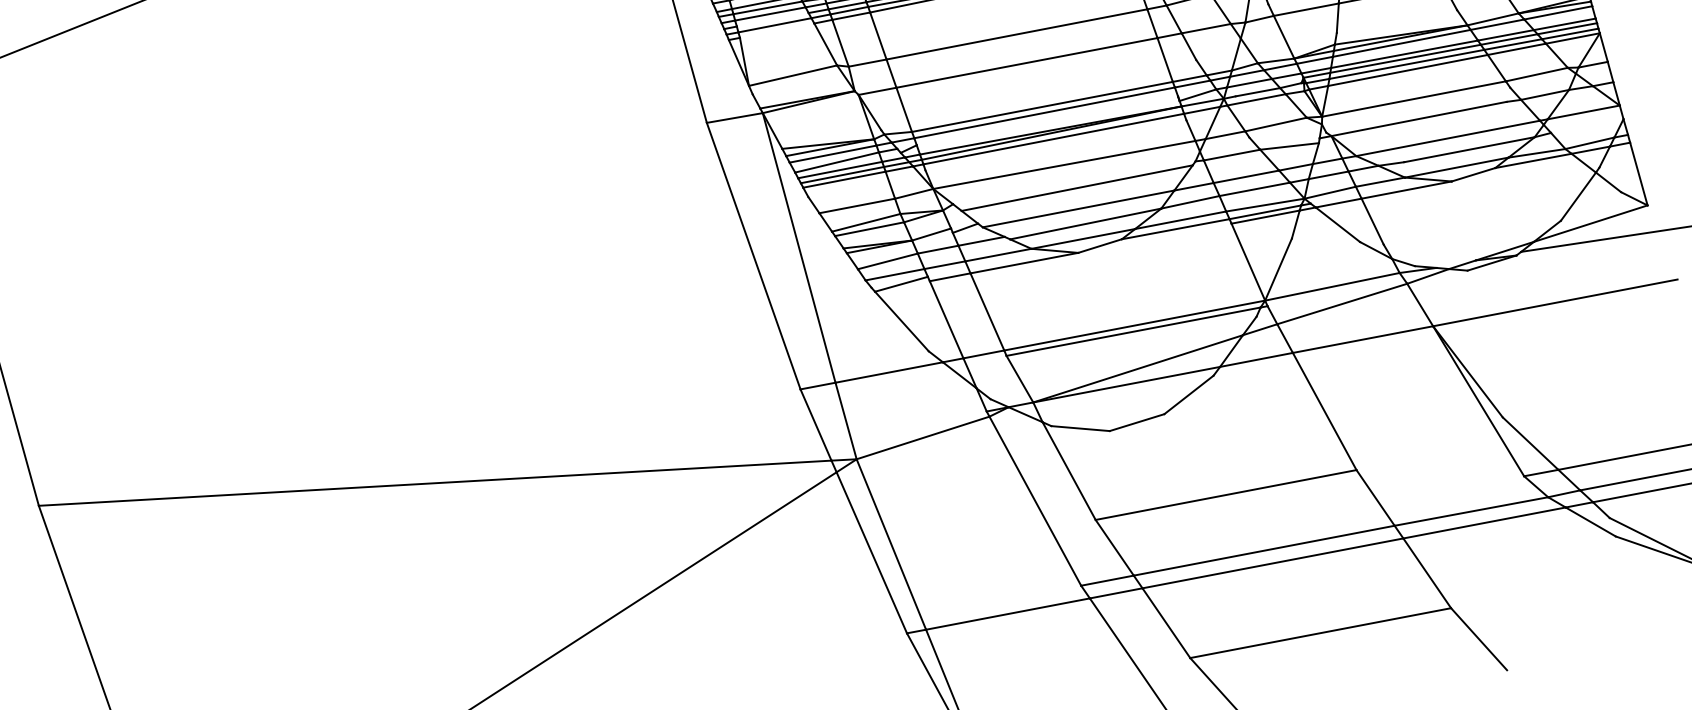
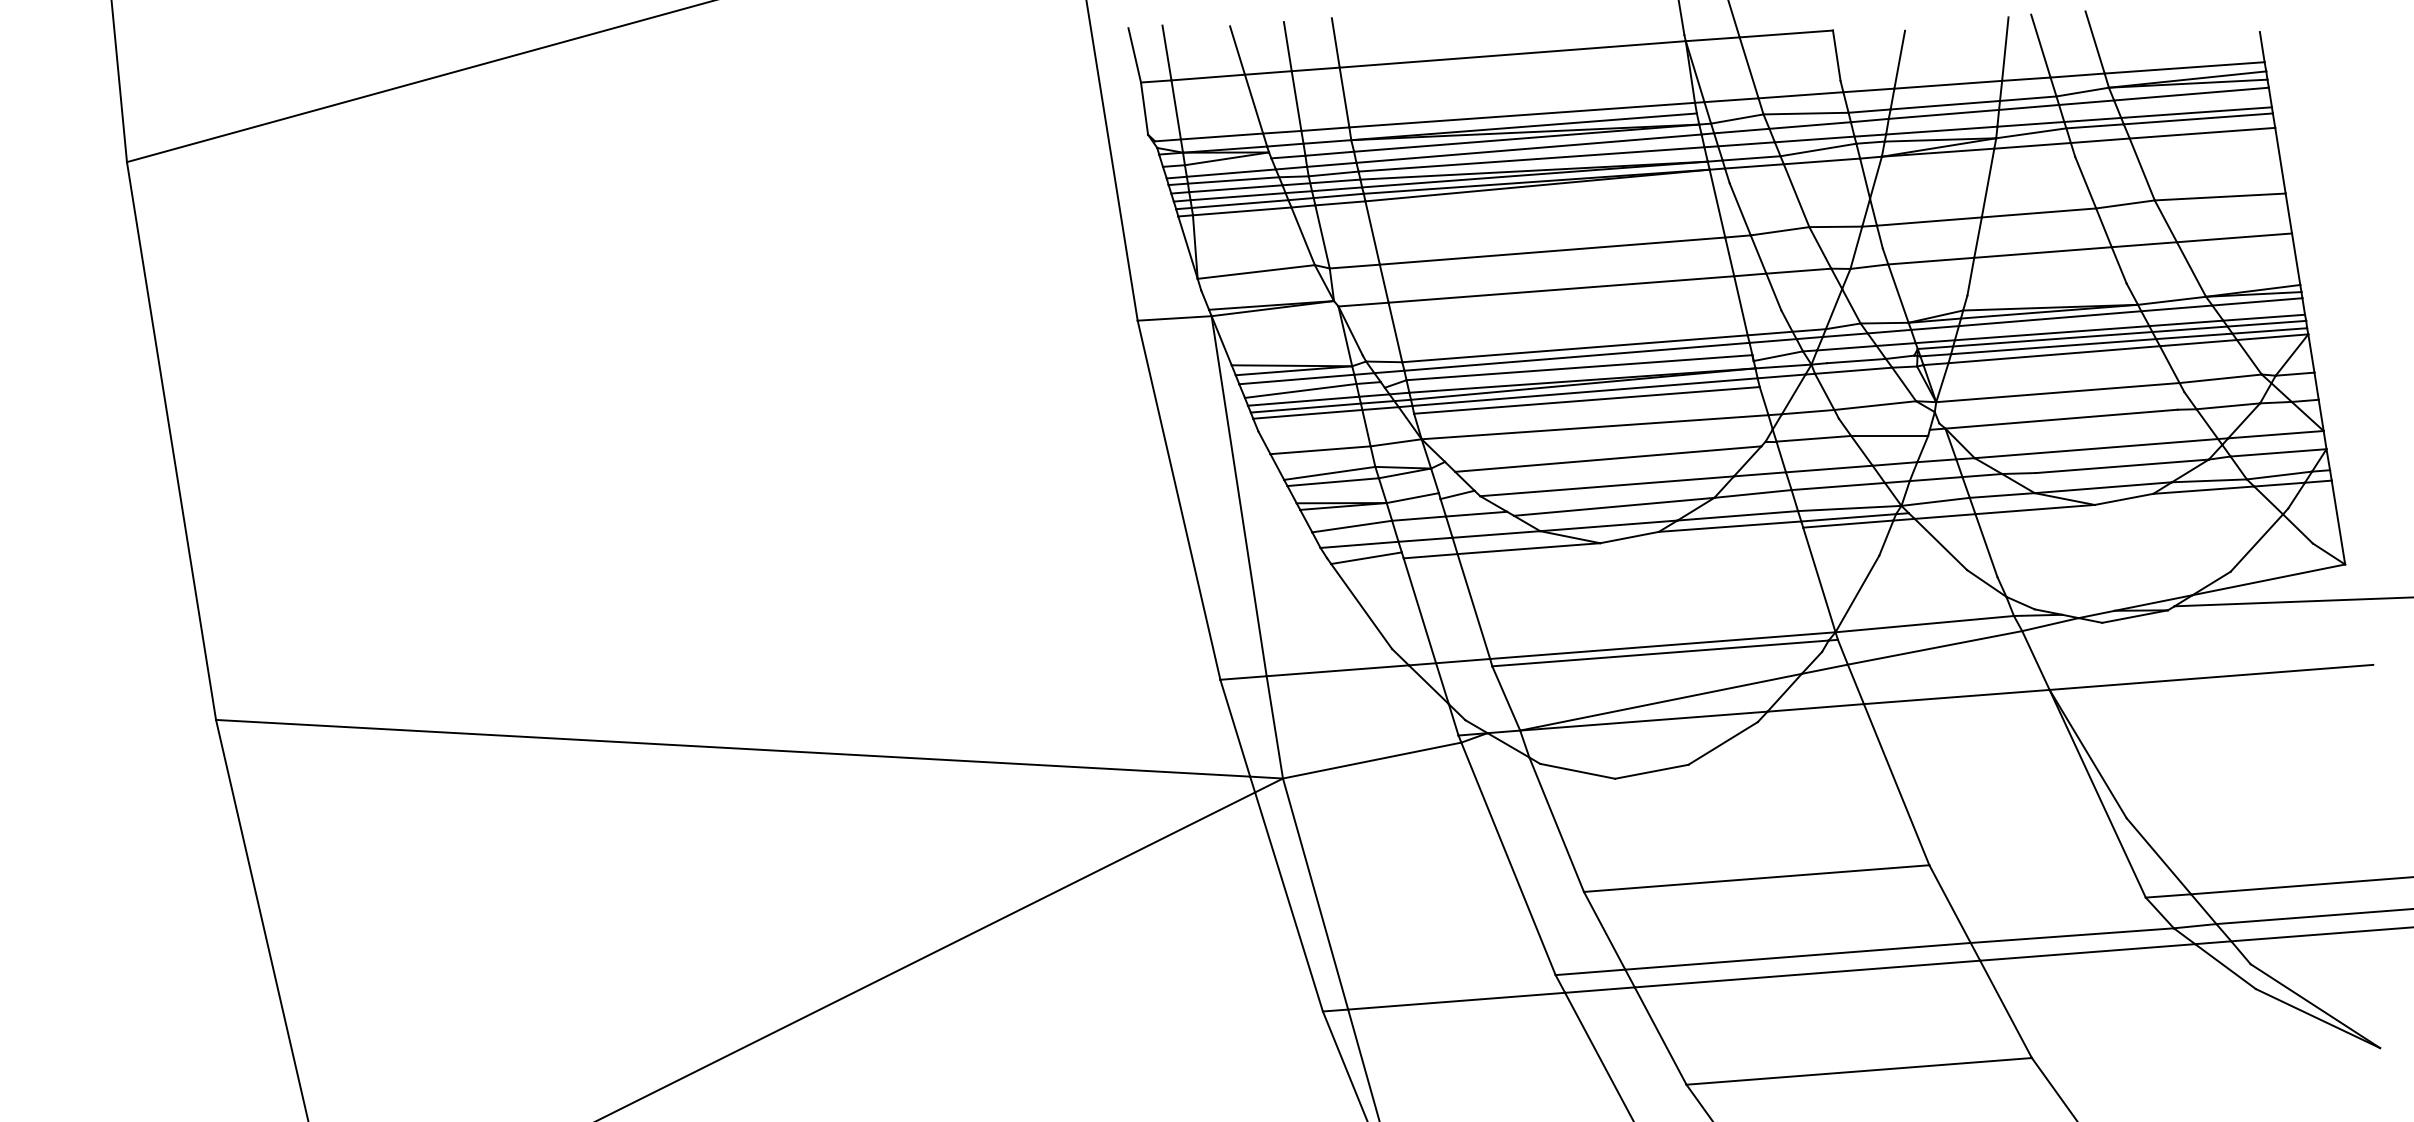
line: (772, 19) -> (1237, 196), added
line: (776, 30) -> (1241, 211), added
line: (1047, 120) -> (1579, 367), added
line: (1587, 125) -> (2278, 452), added
line: (1055, 145) -> (1586, 400), added

